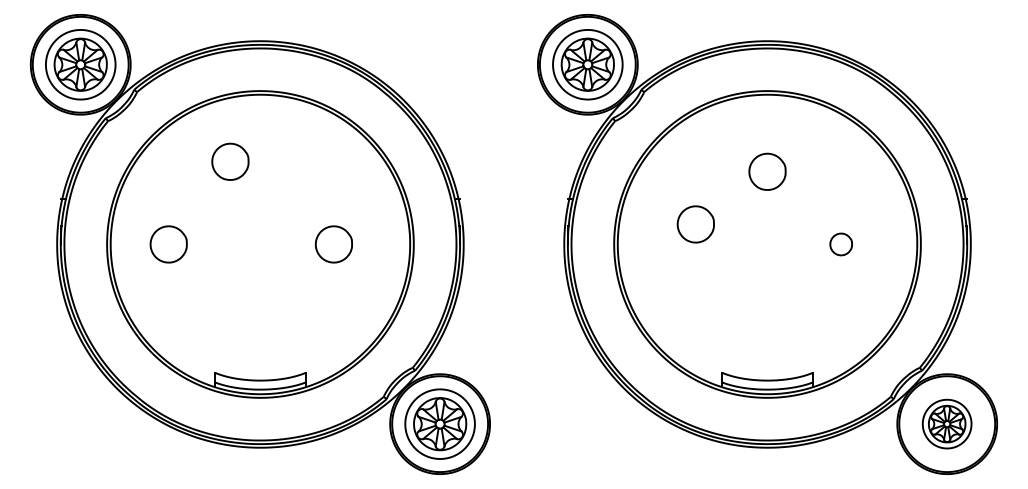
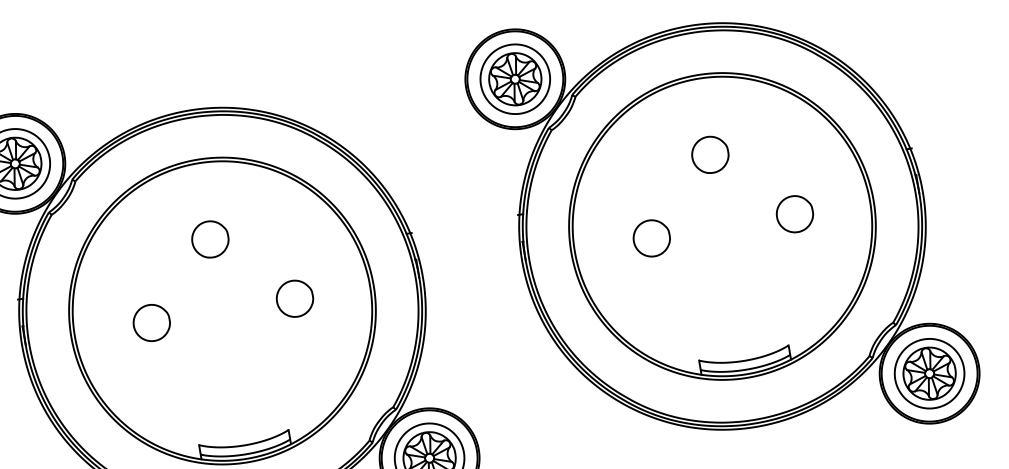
part: (230, 161) -> (210, 239), moved
part: (695, 224) -> (651, 238), moved
part: (168, 244) -> (151, 323), moved
part: (841, 244) -> (795, 214), size x1.67
part: (946, 423) -> (928, 373), size x1.43

